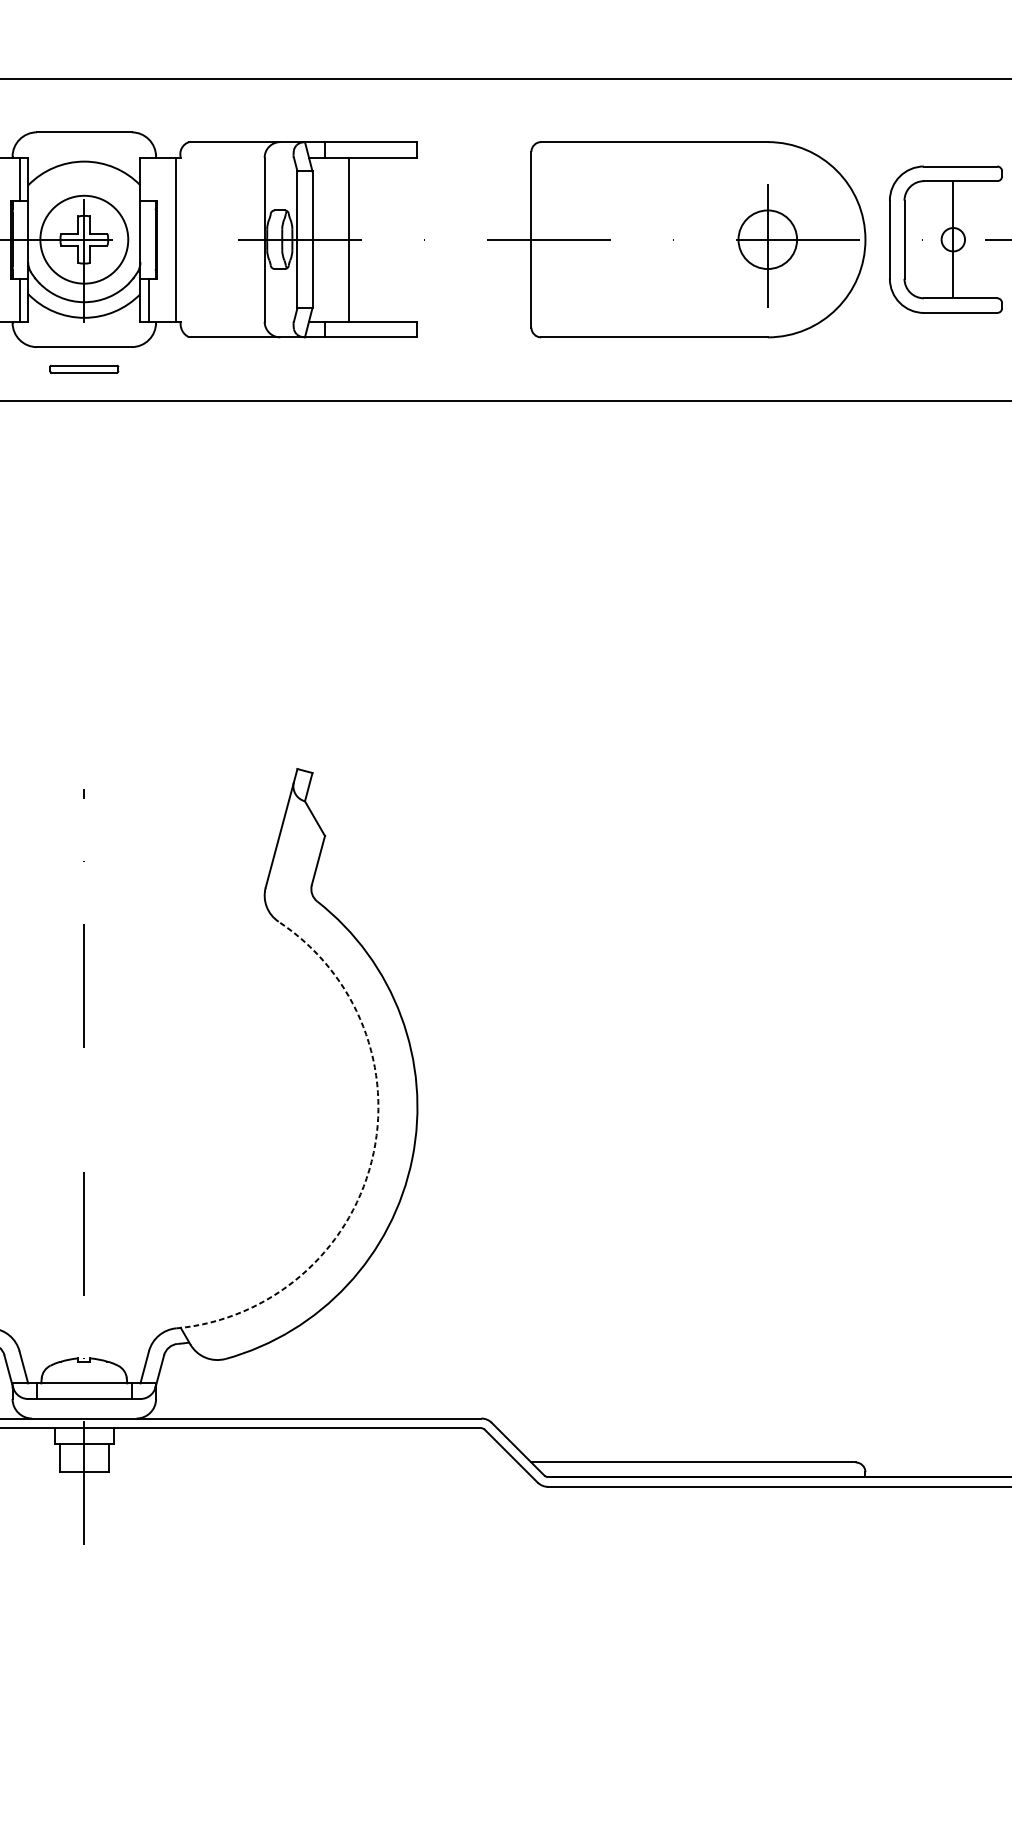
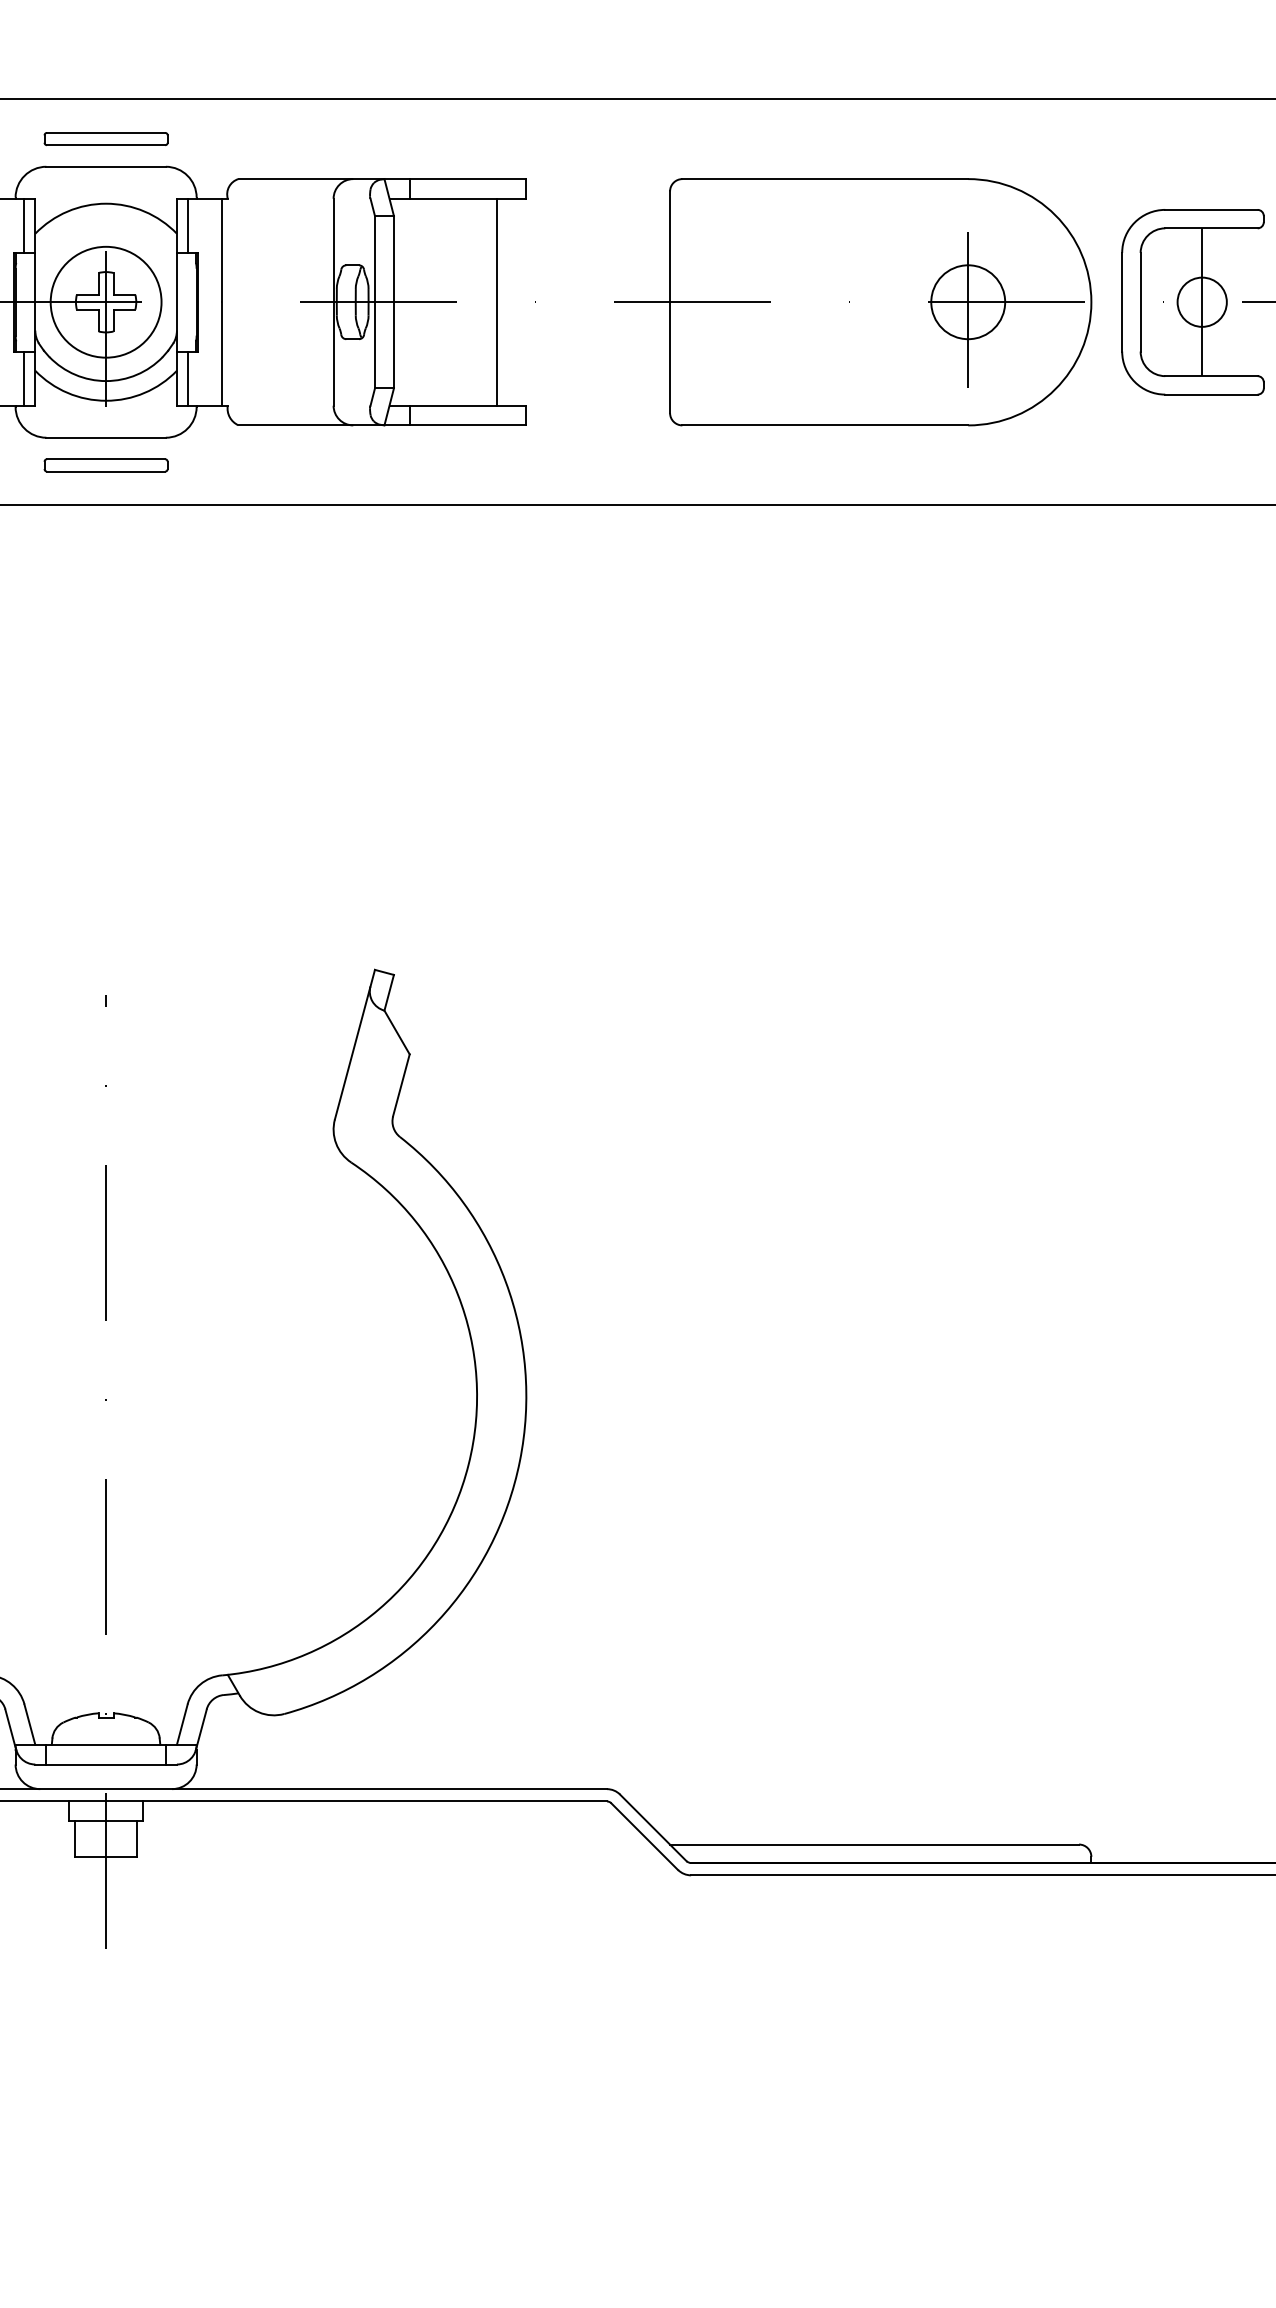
part: (83, 110) -> (105, 139), added
line: (148, 178) -> (187, 225), added
line: (348, 239) -> (496, 301), moved
circle: (952, 239) -> (1201, 301), size x1.67
part: (83, 369) -> (105, 465), size x1.43
arc: (371, 1161) -> (468, 1464), dashed -> solid

